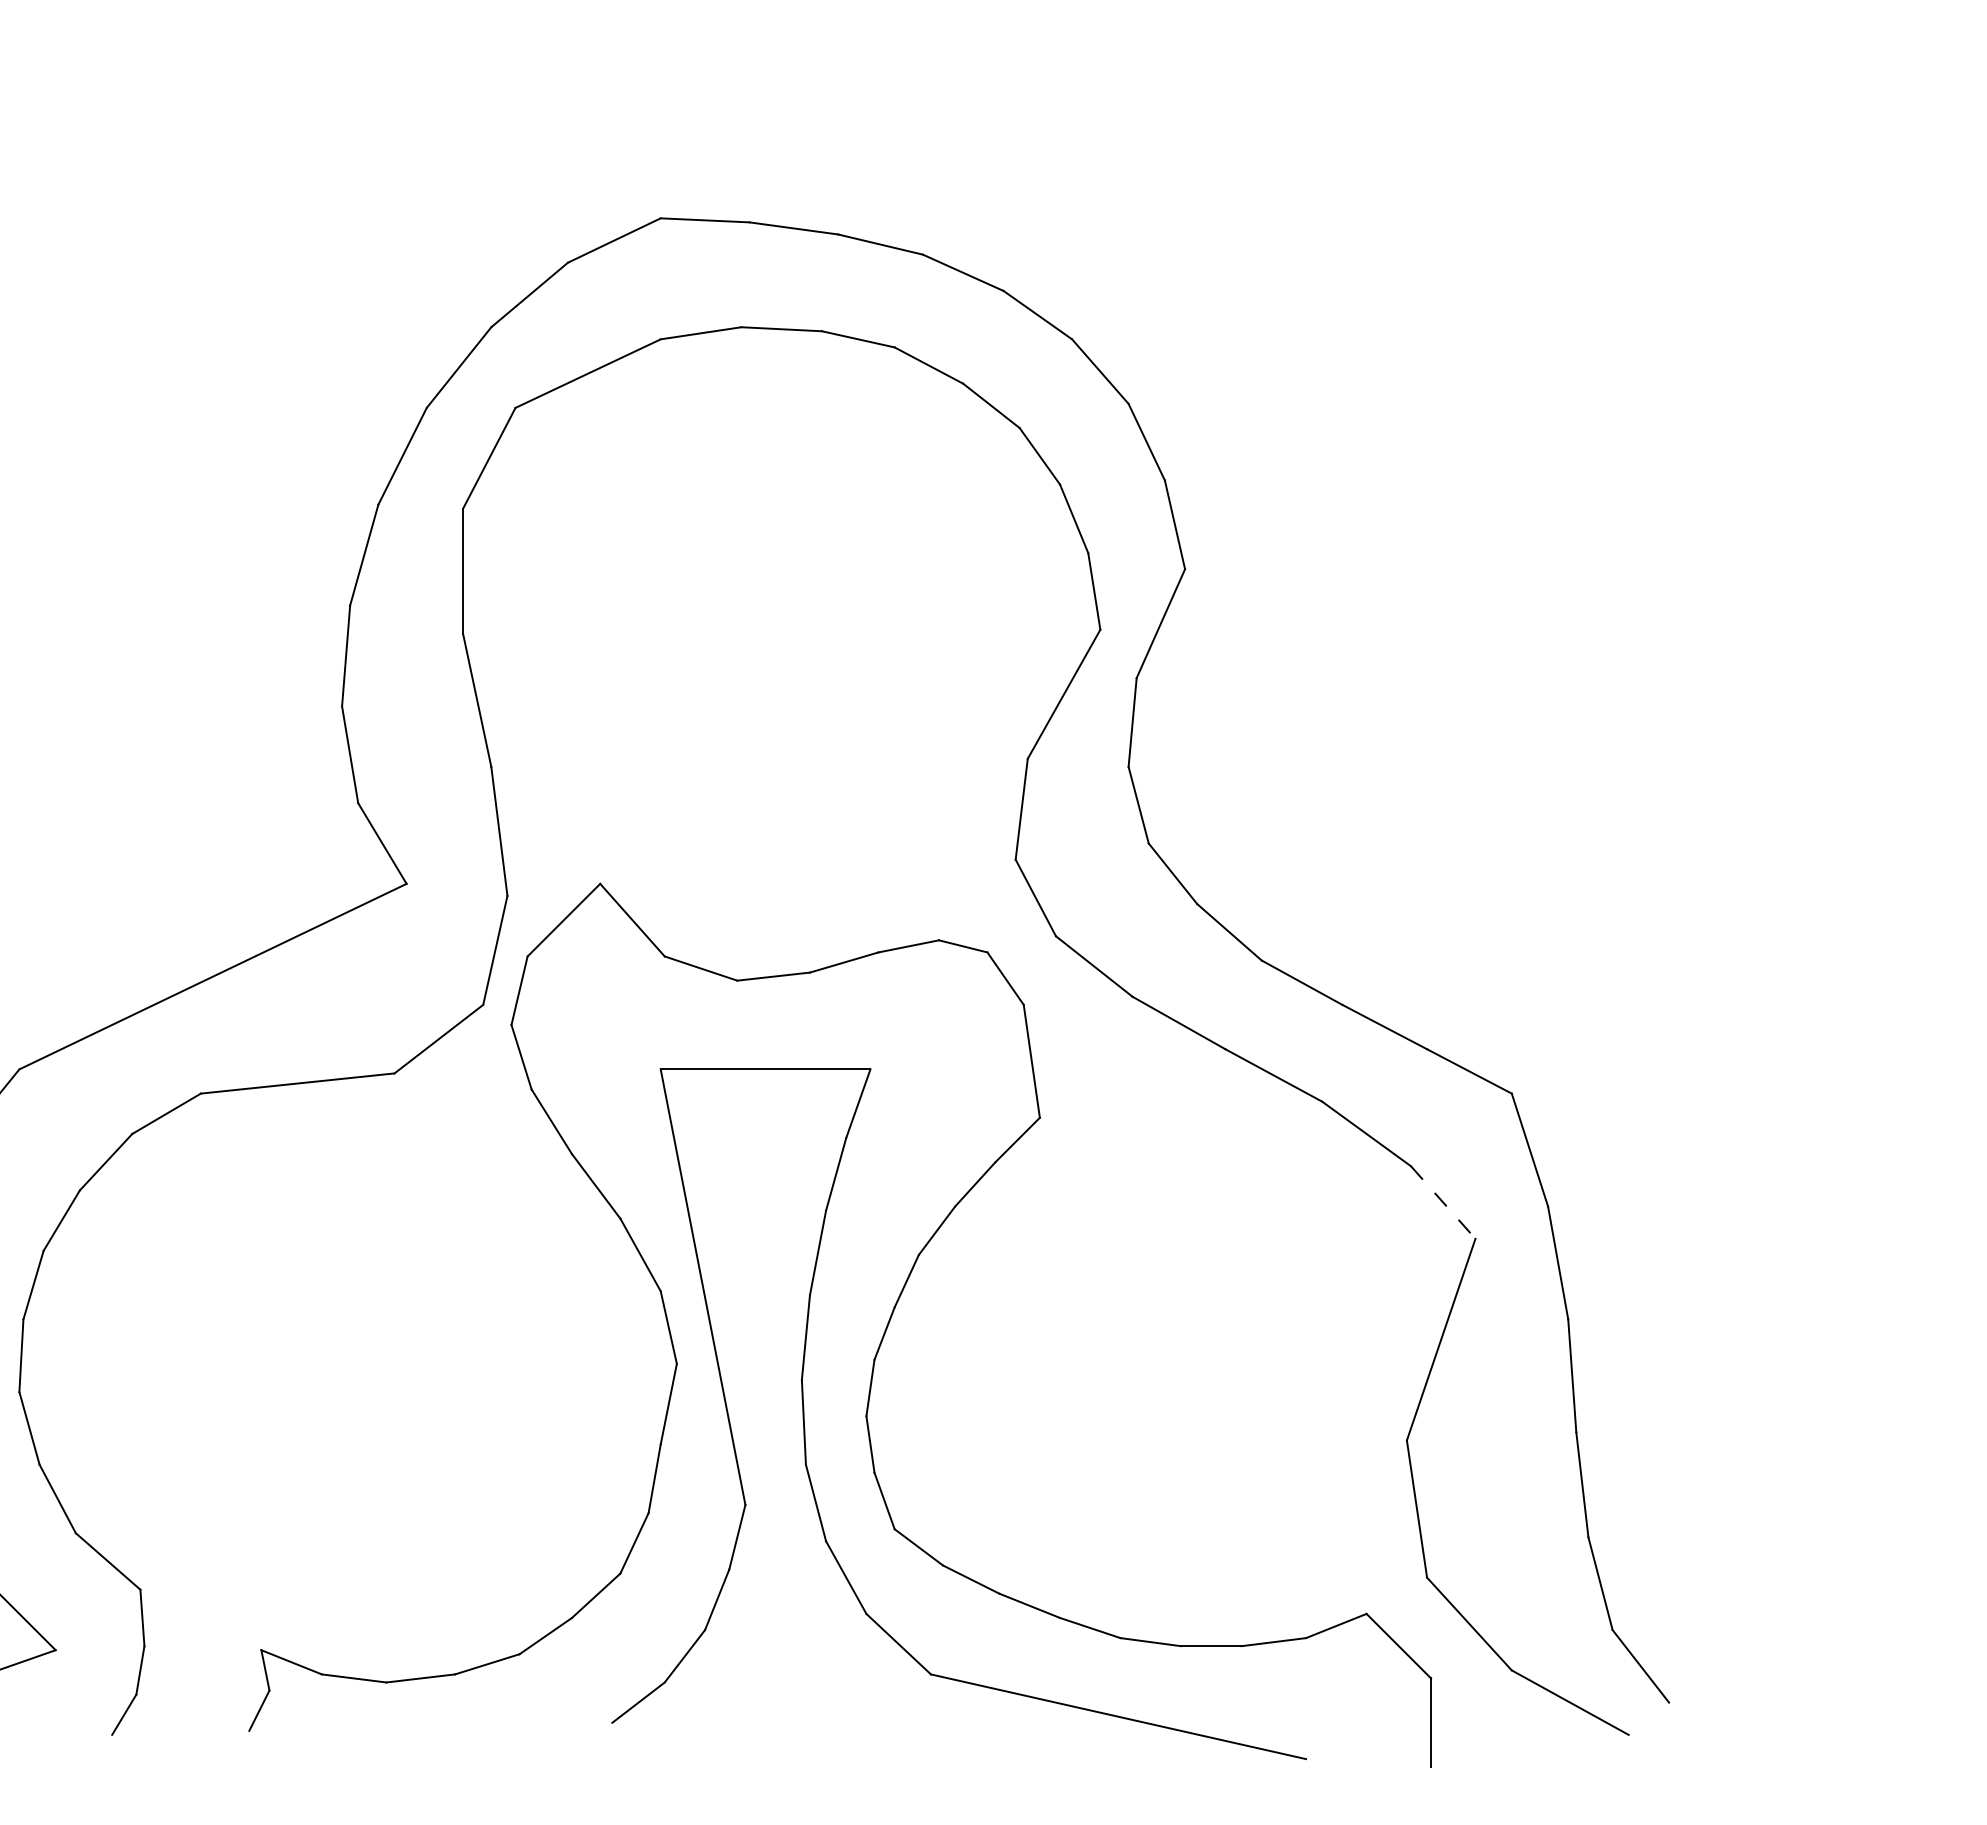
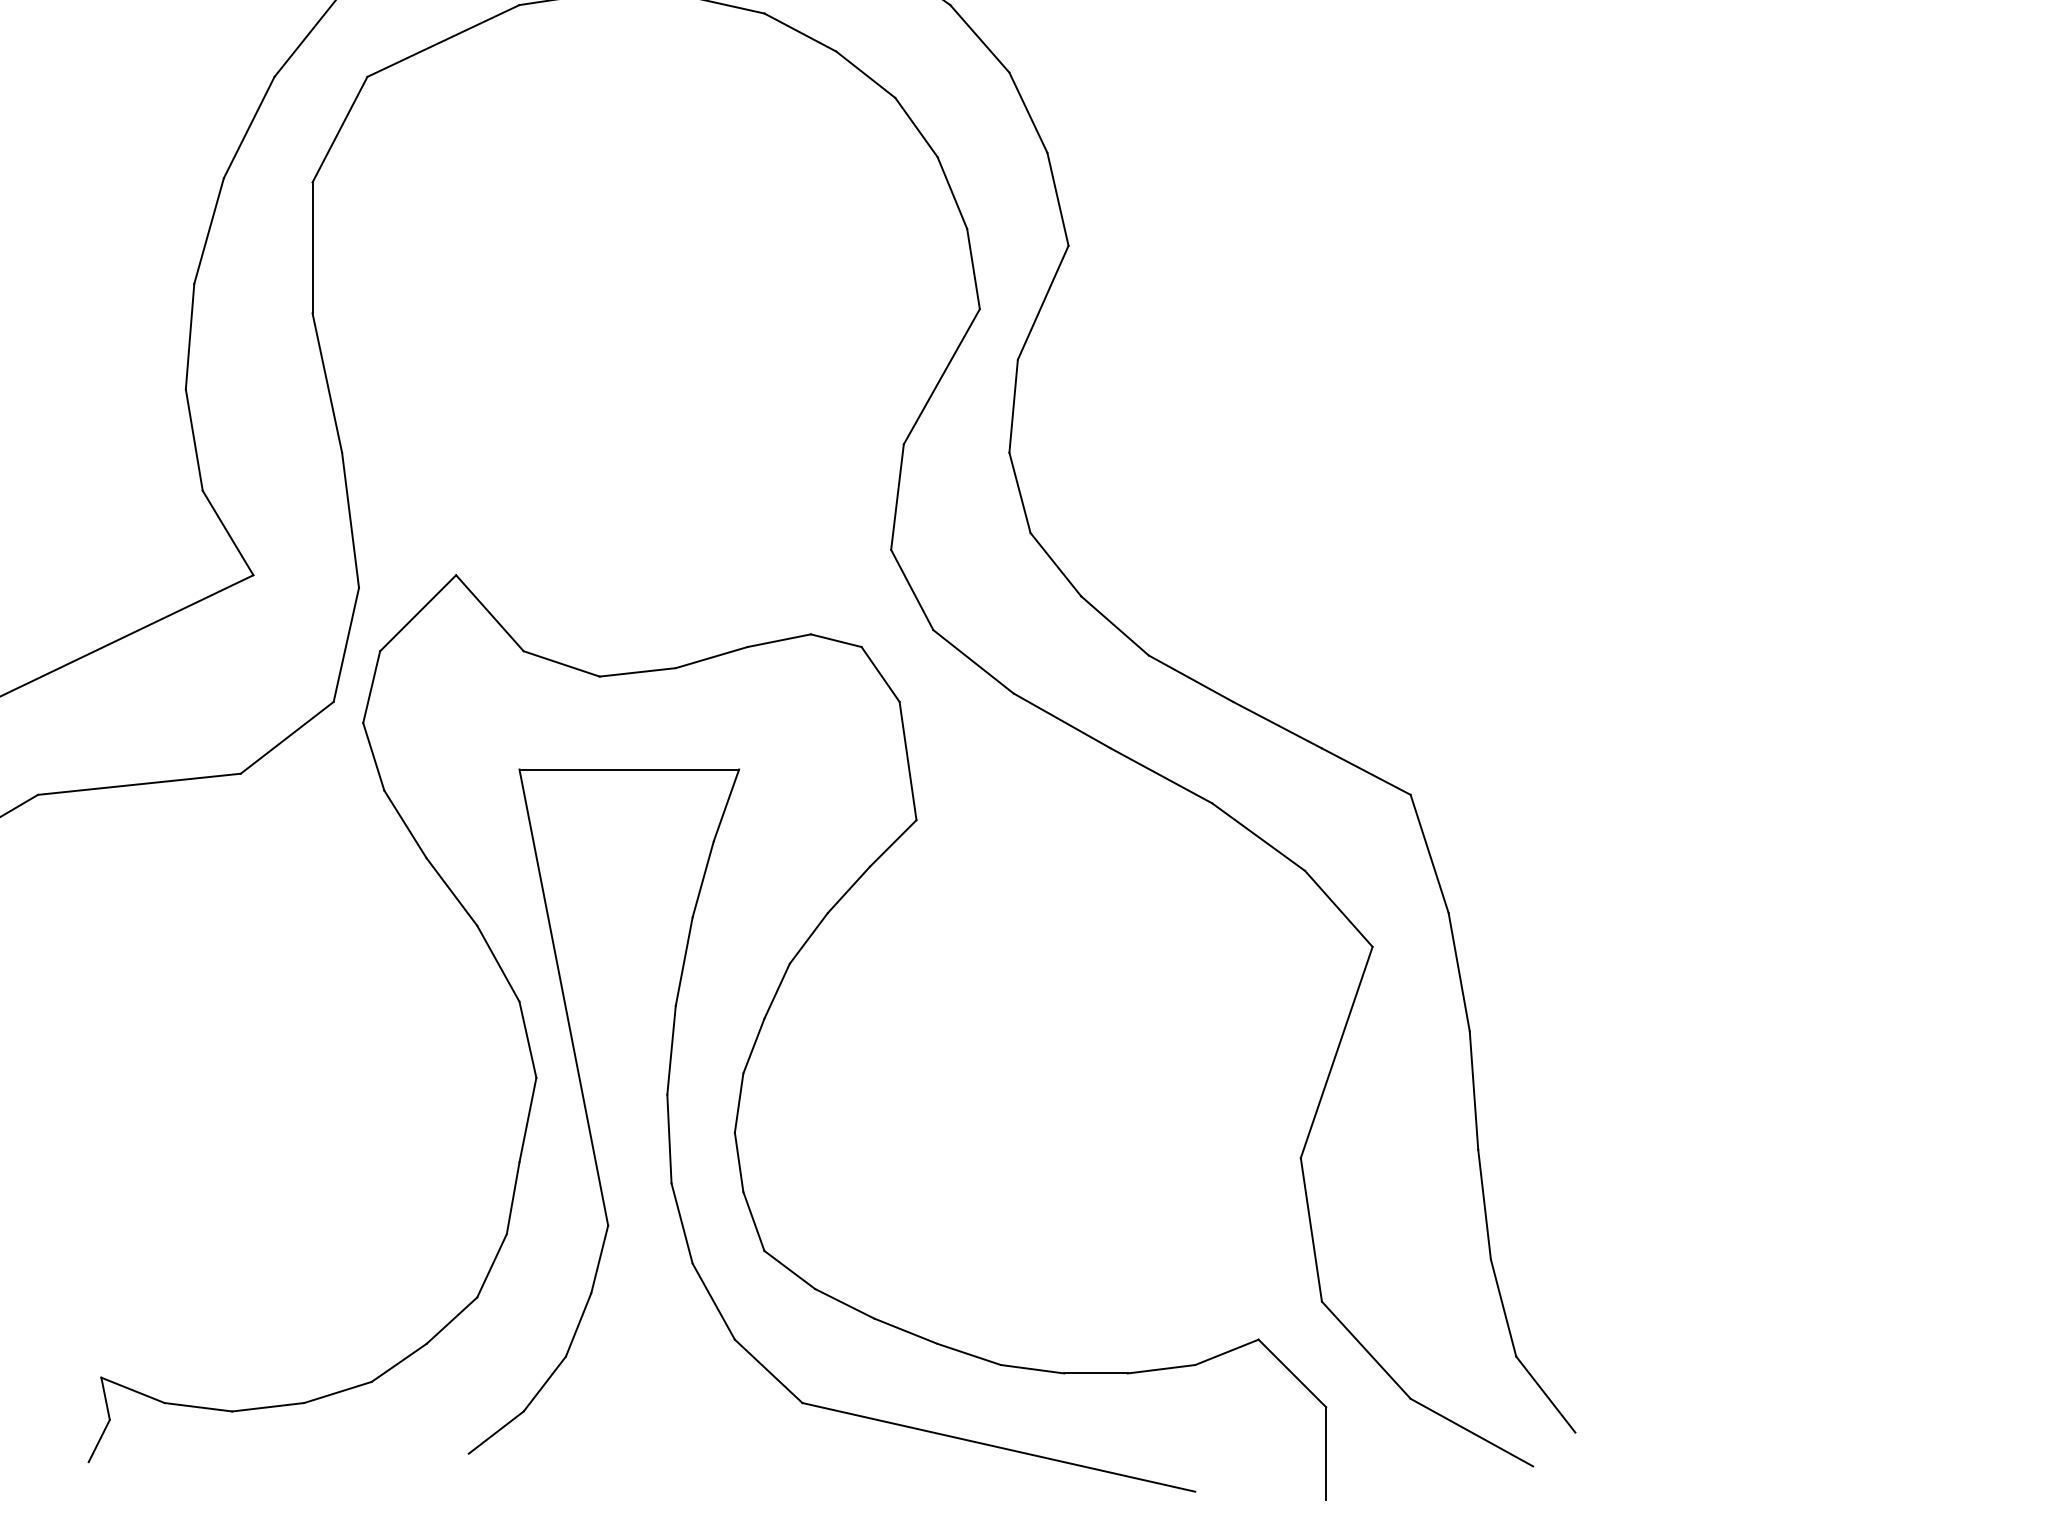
line: (1443, 1202) -> (1339, 908), dashed -> solid

